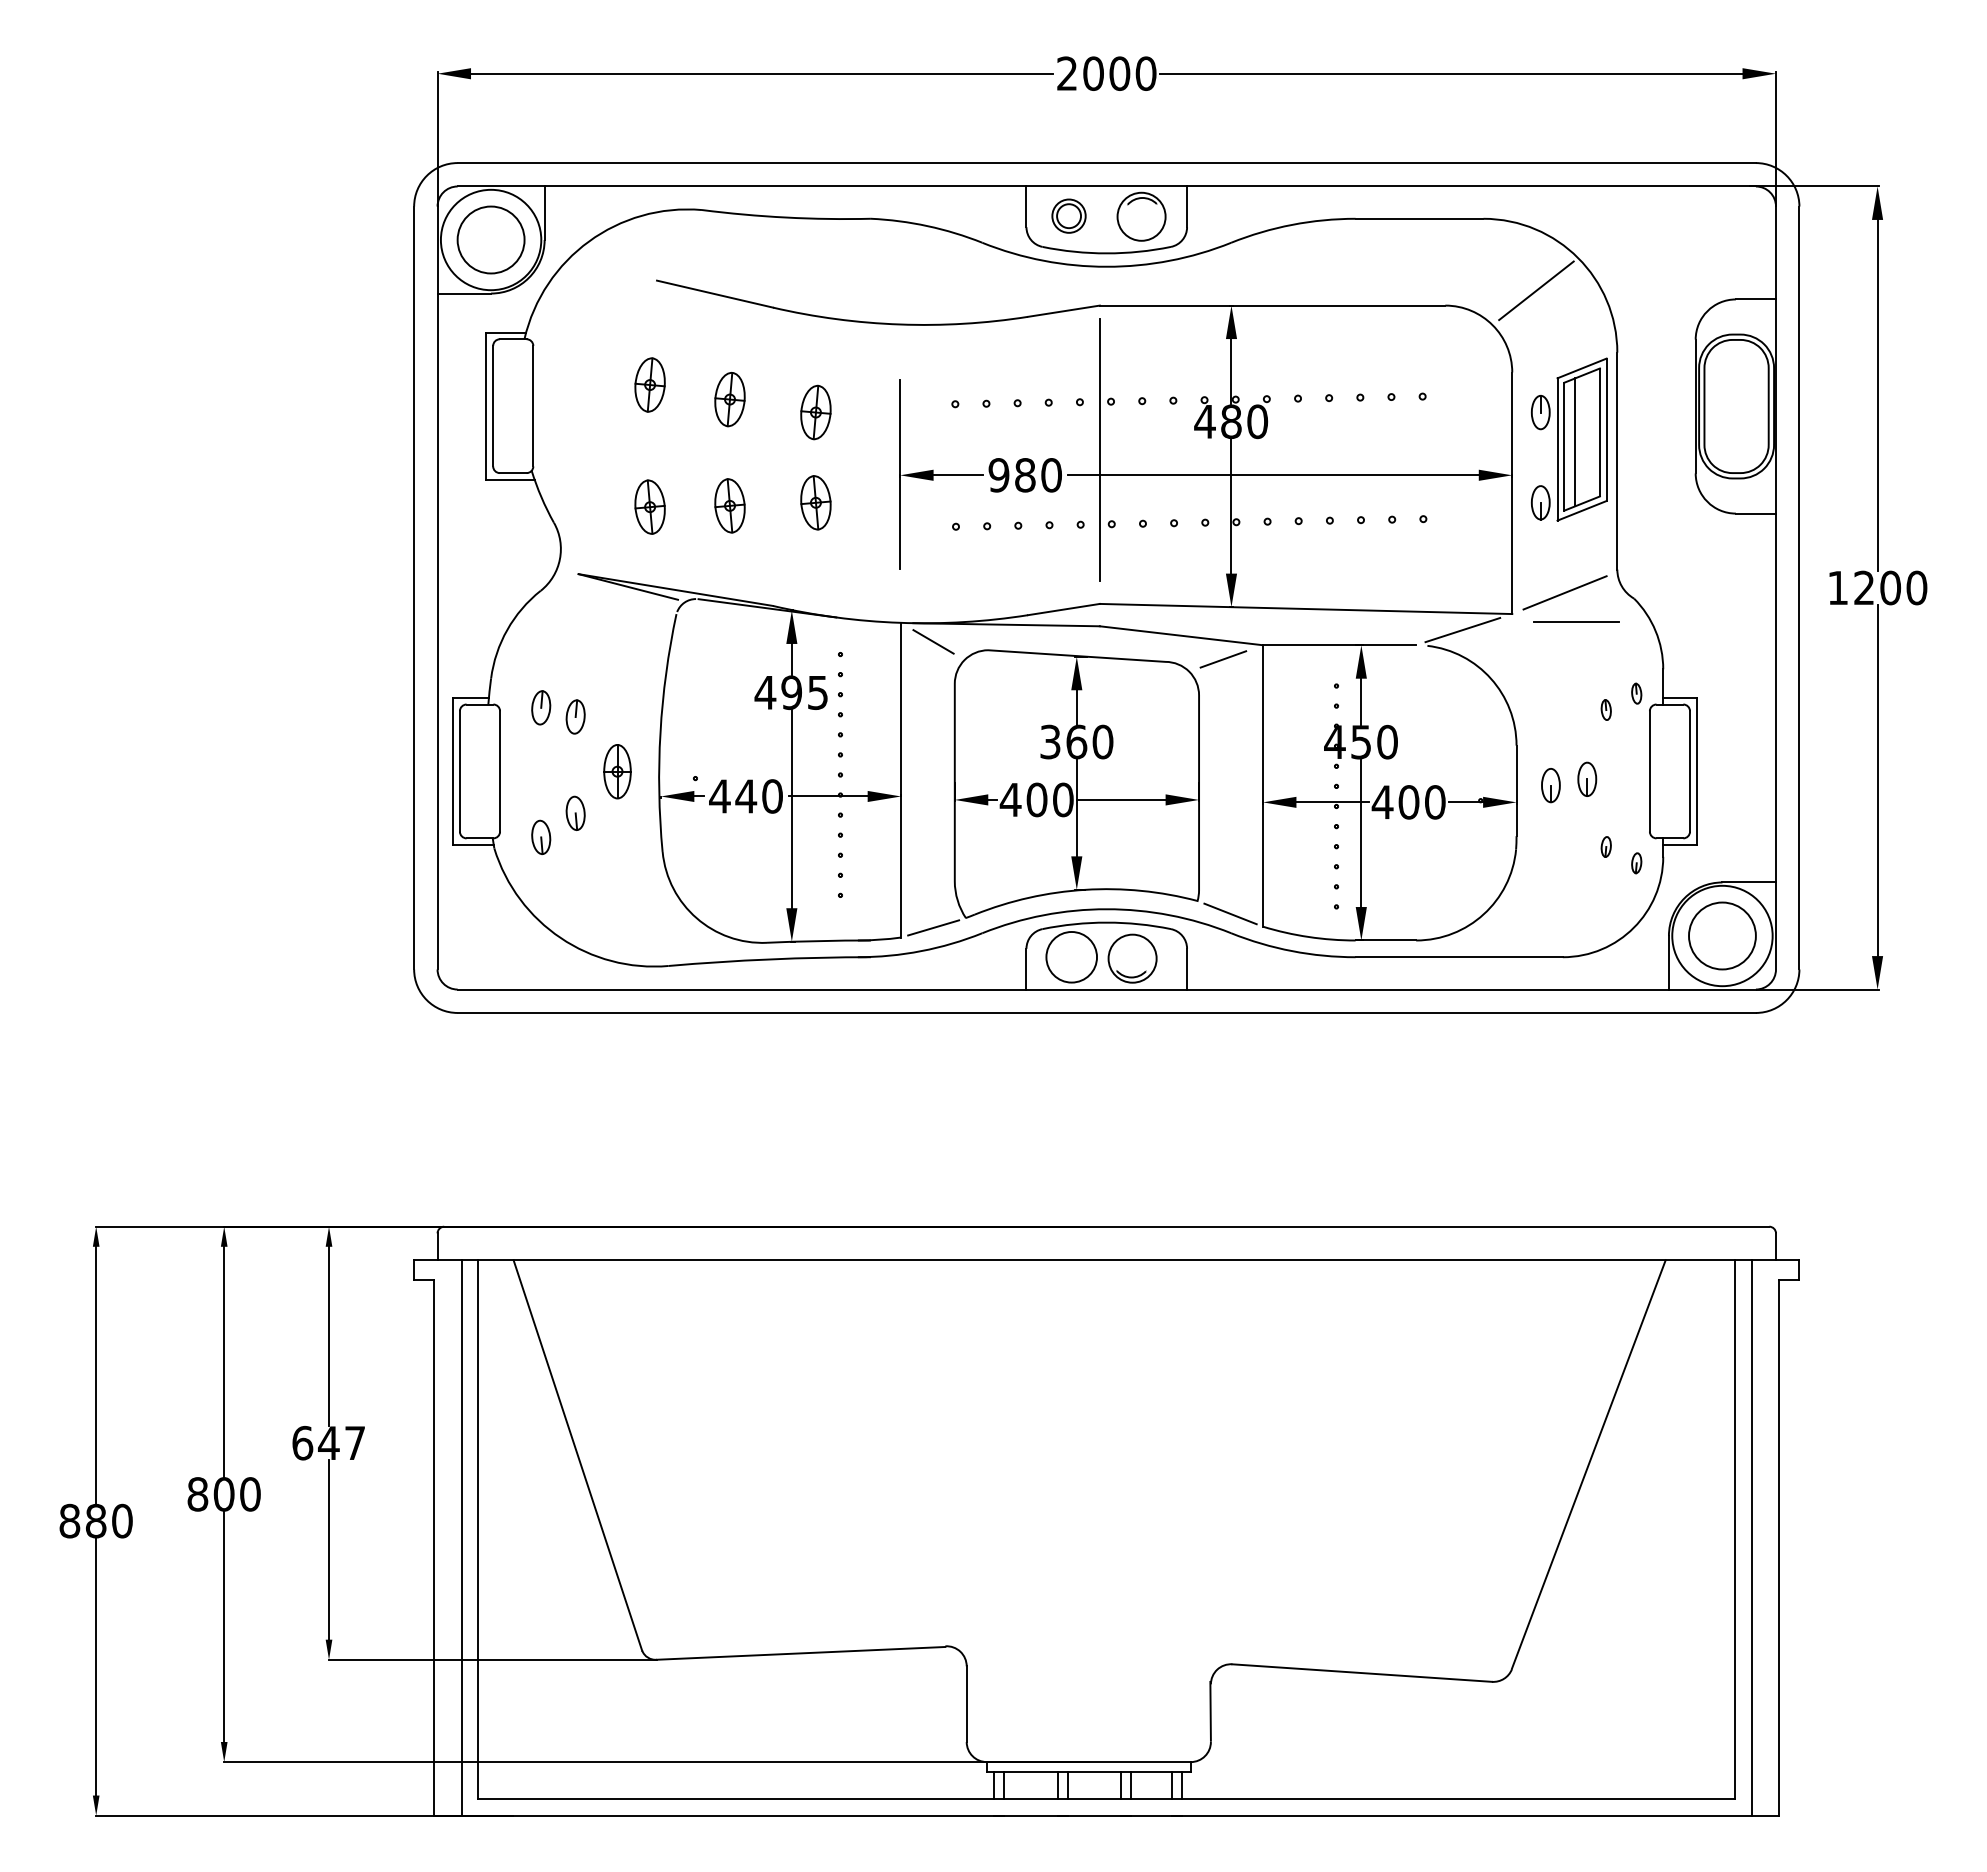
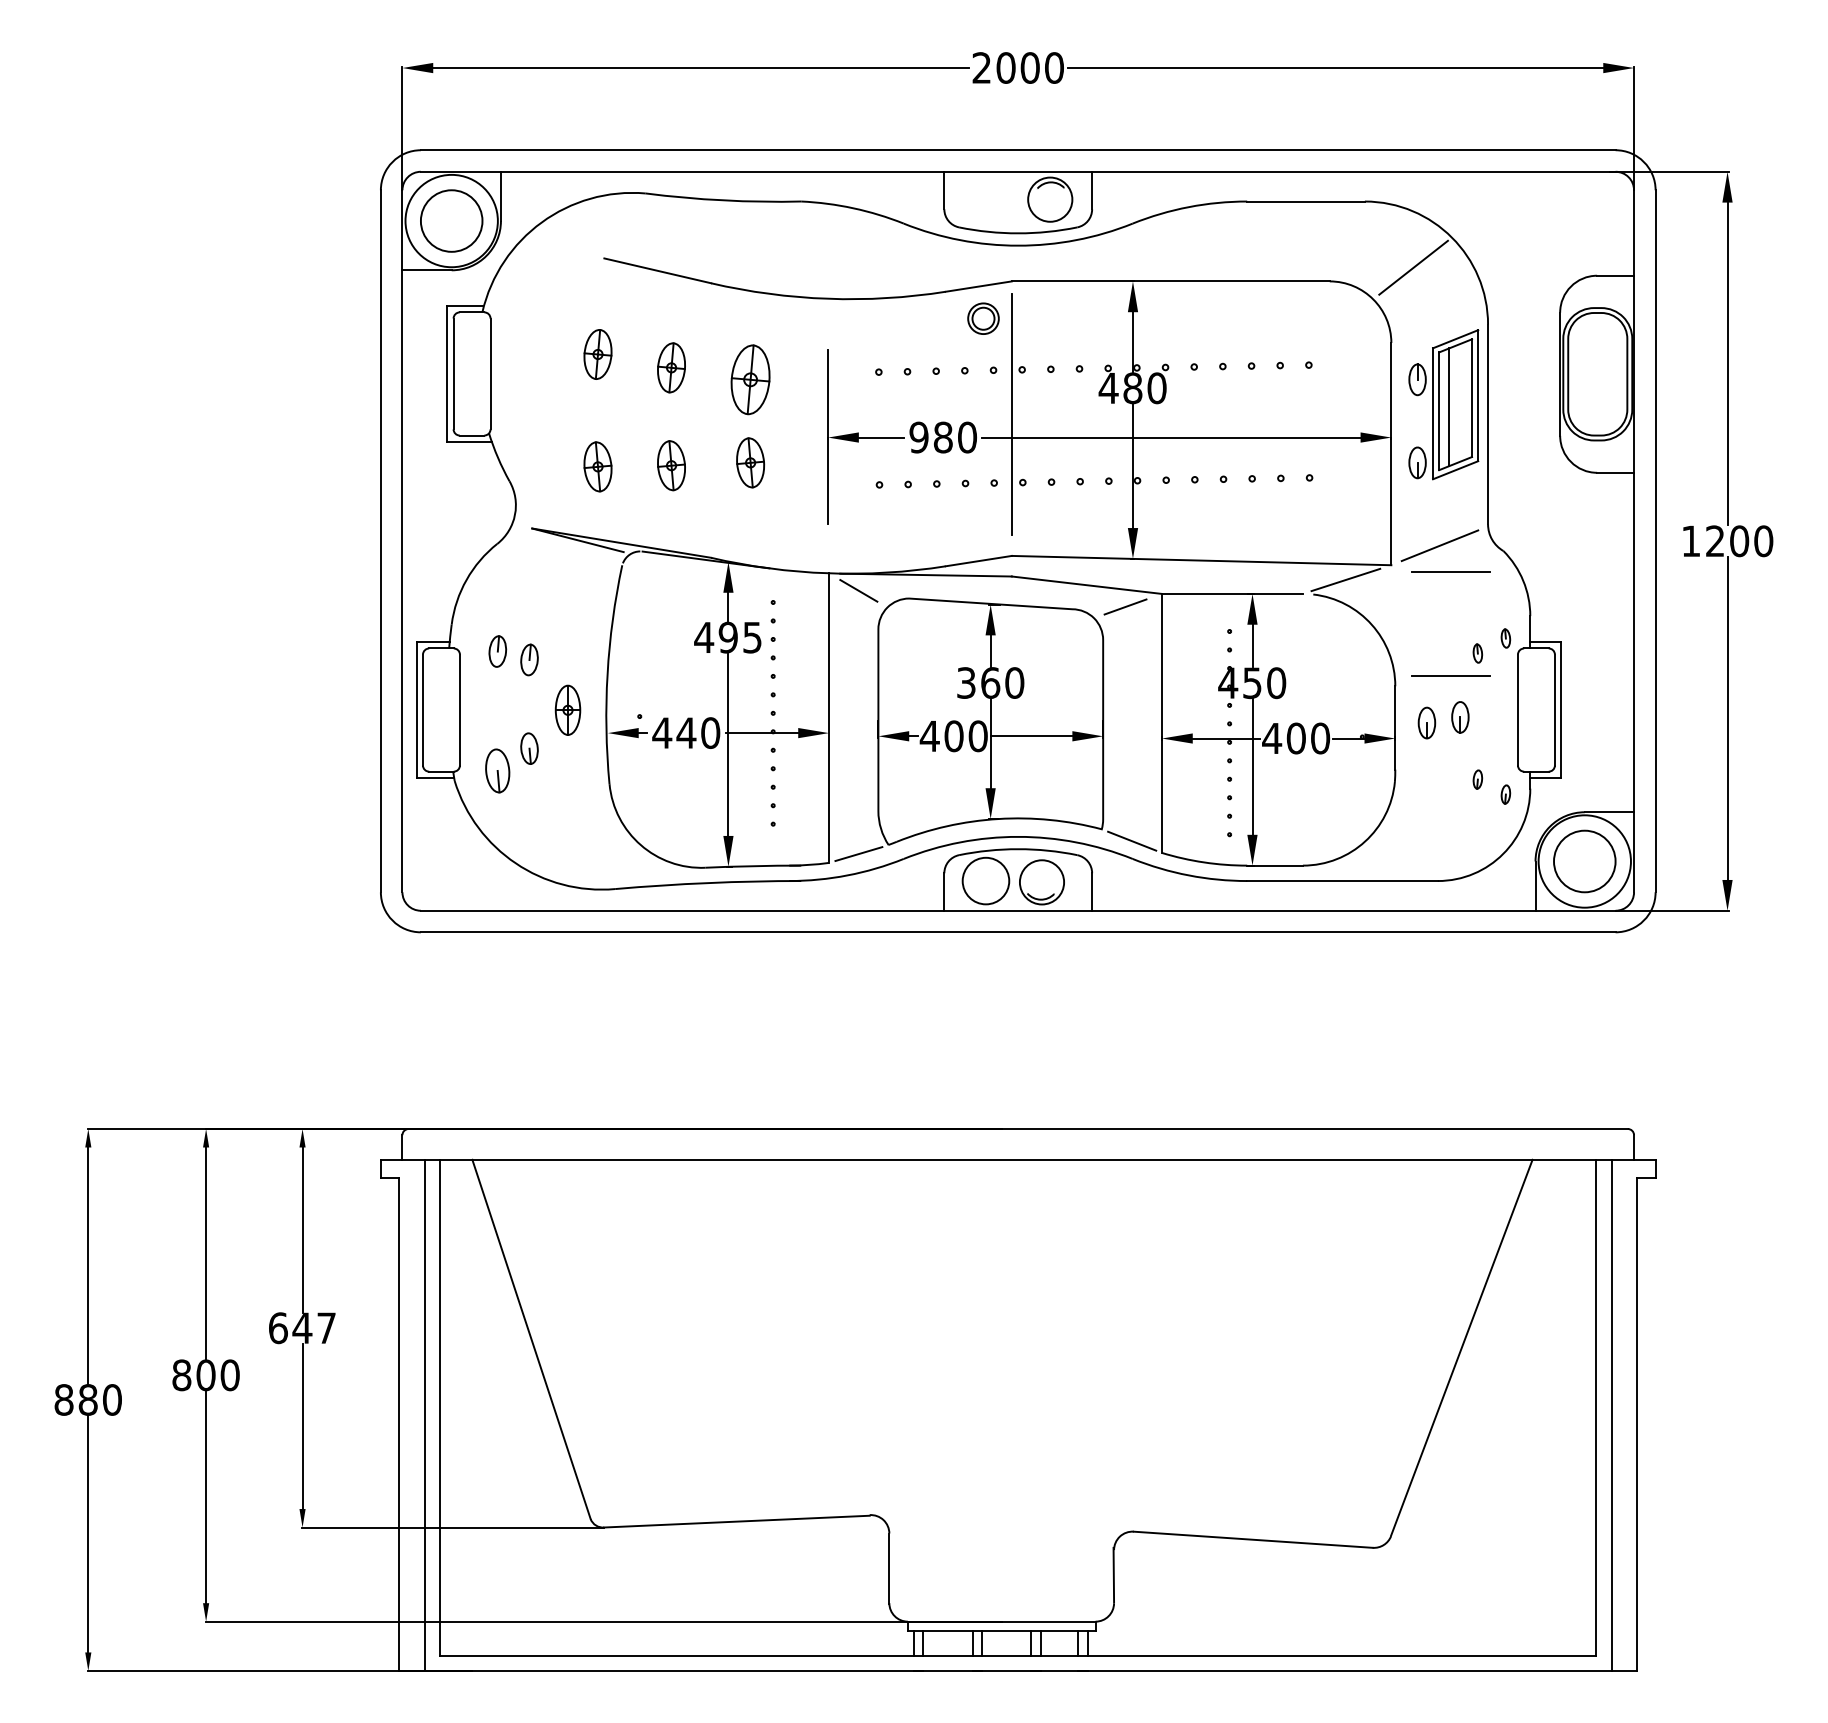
part: (1068, 215) -> (983, 318), moved
part: (815, 412) -> (750, 379), size x1.4
line: (1576, 734) -> (1450, 676), added
part: (541, 836) -> (498, 769), size x1.4

